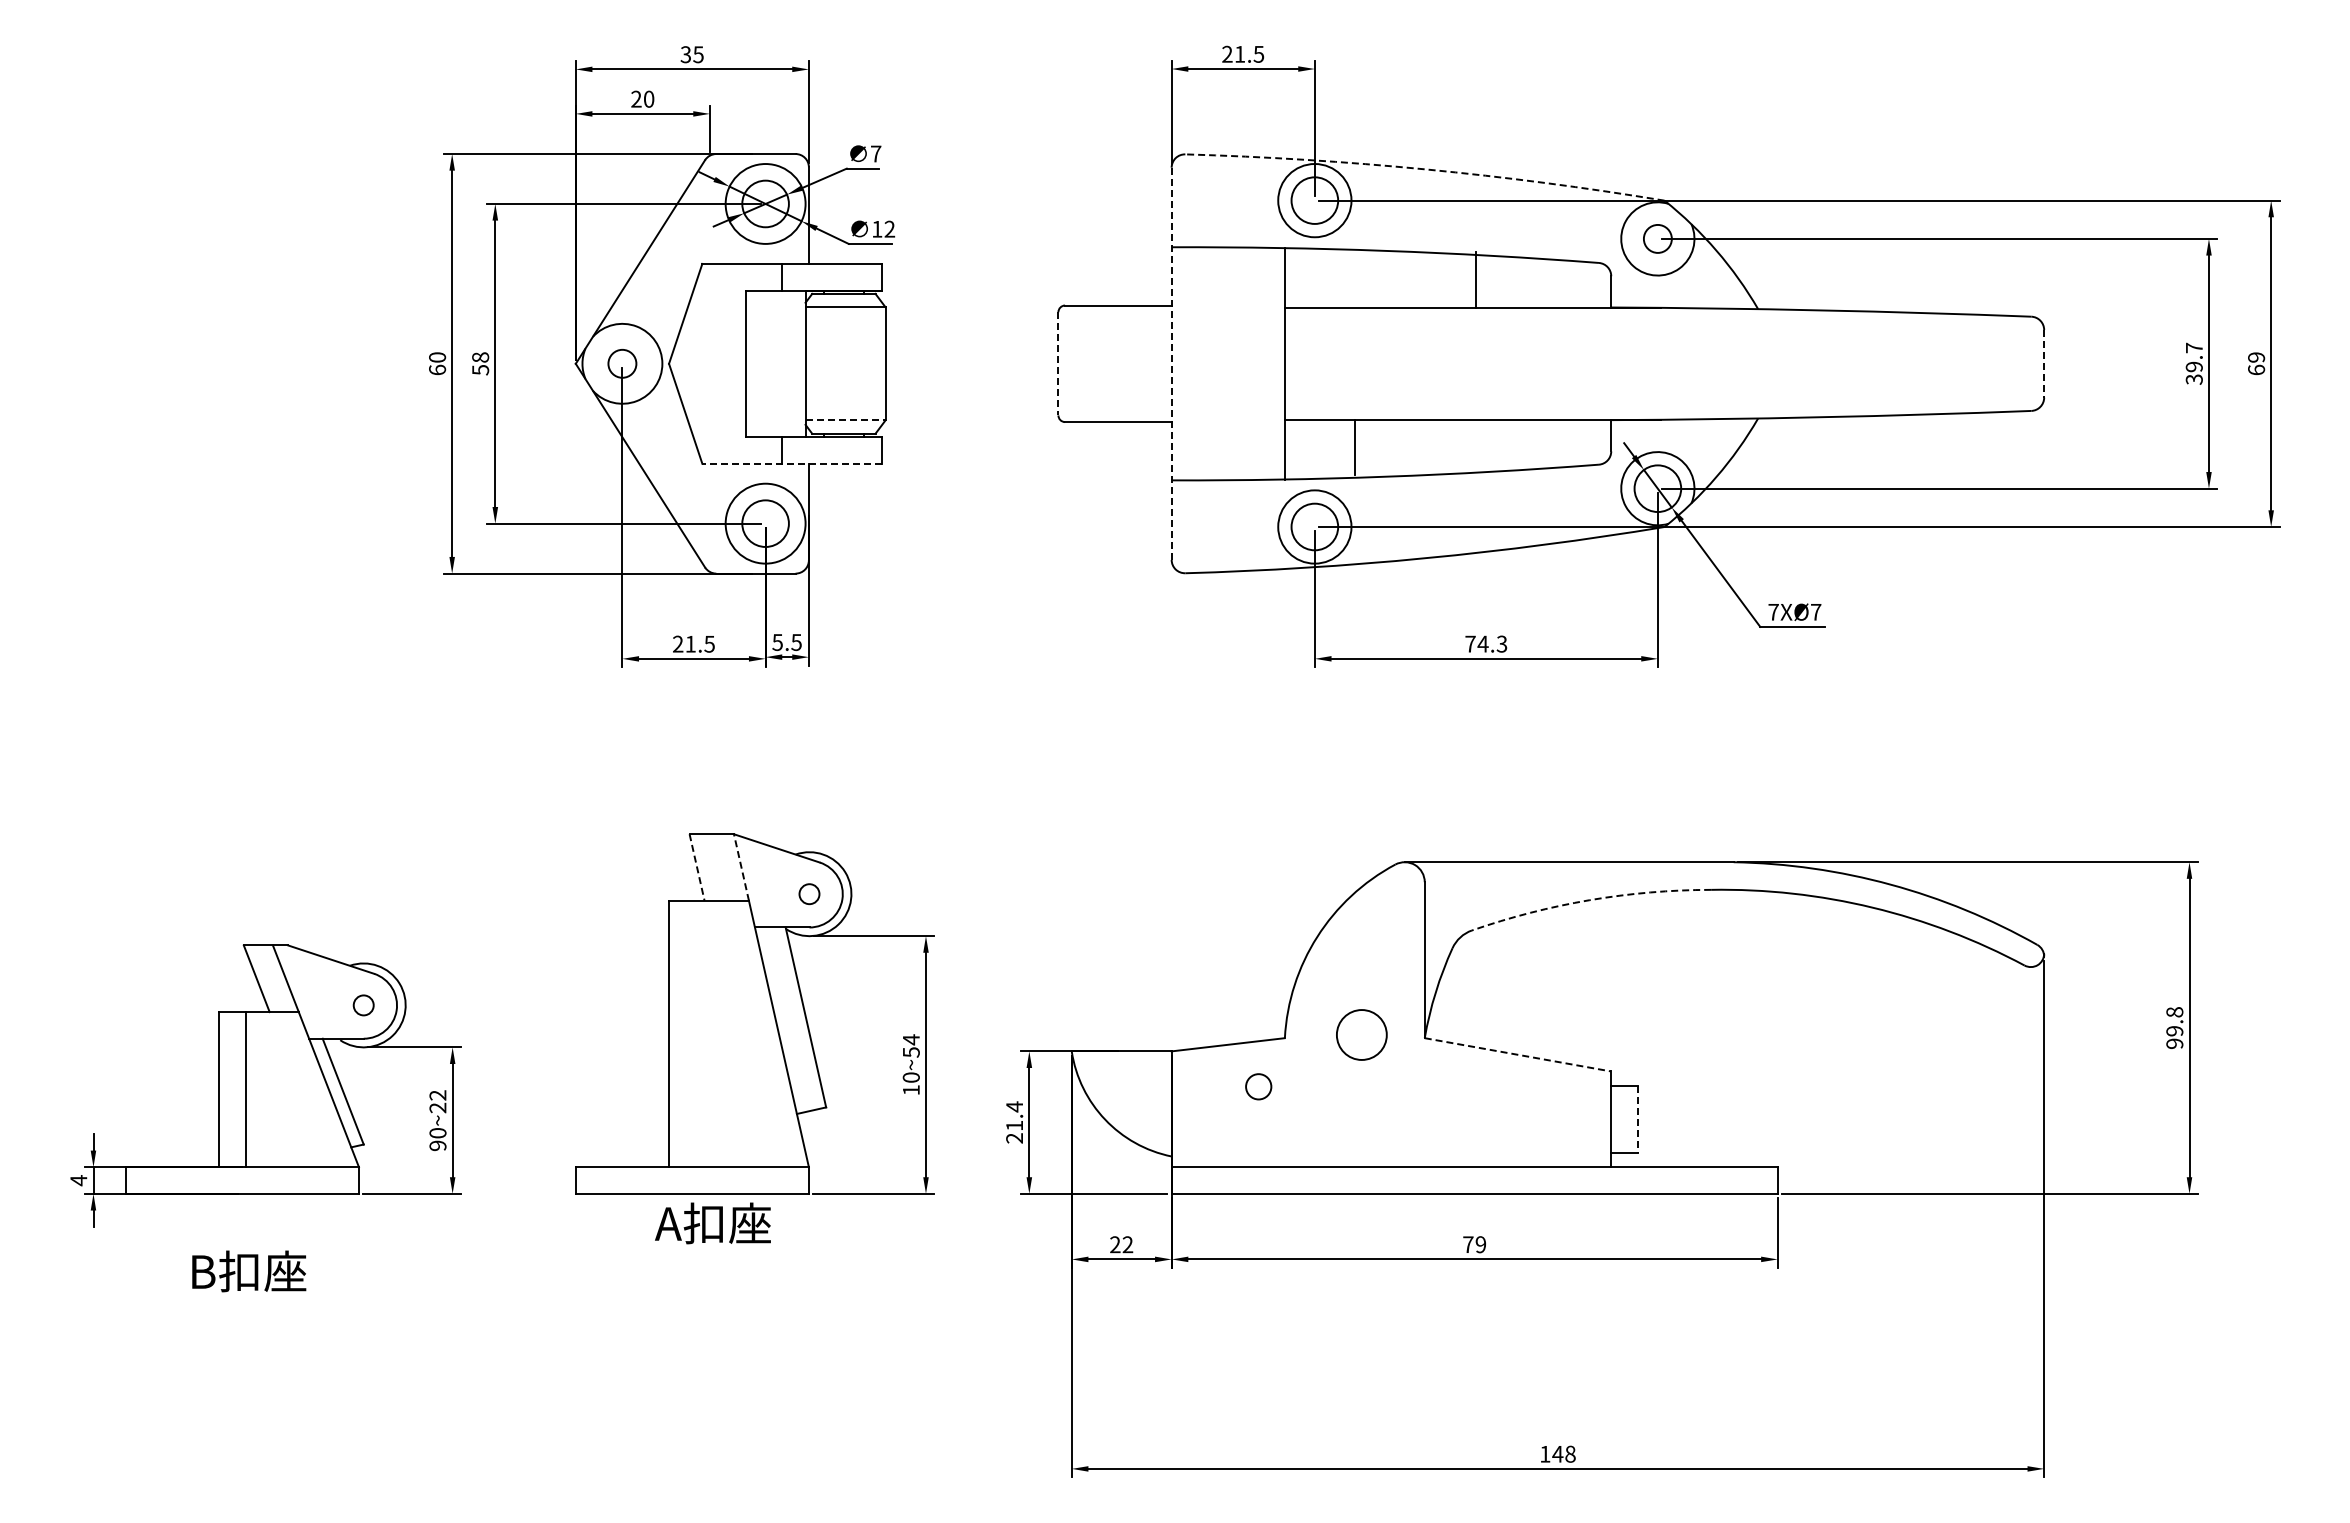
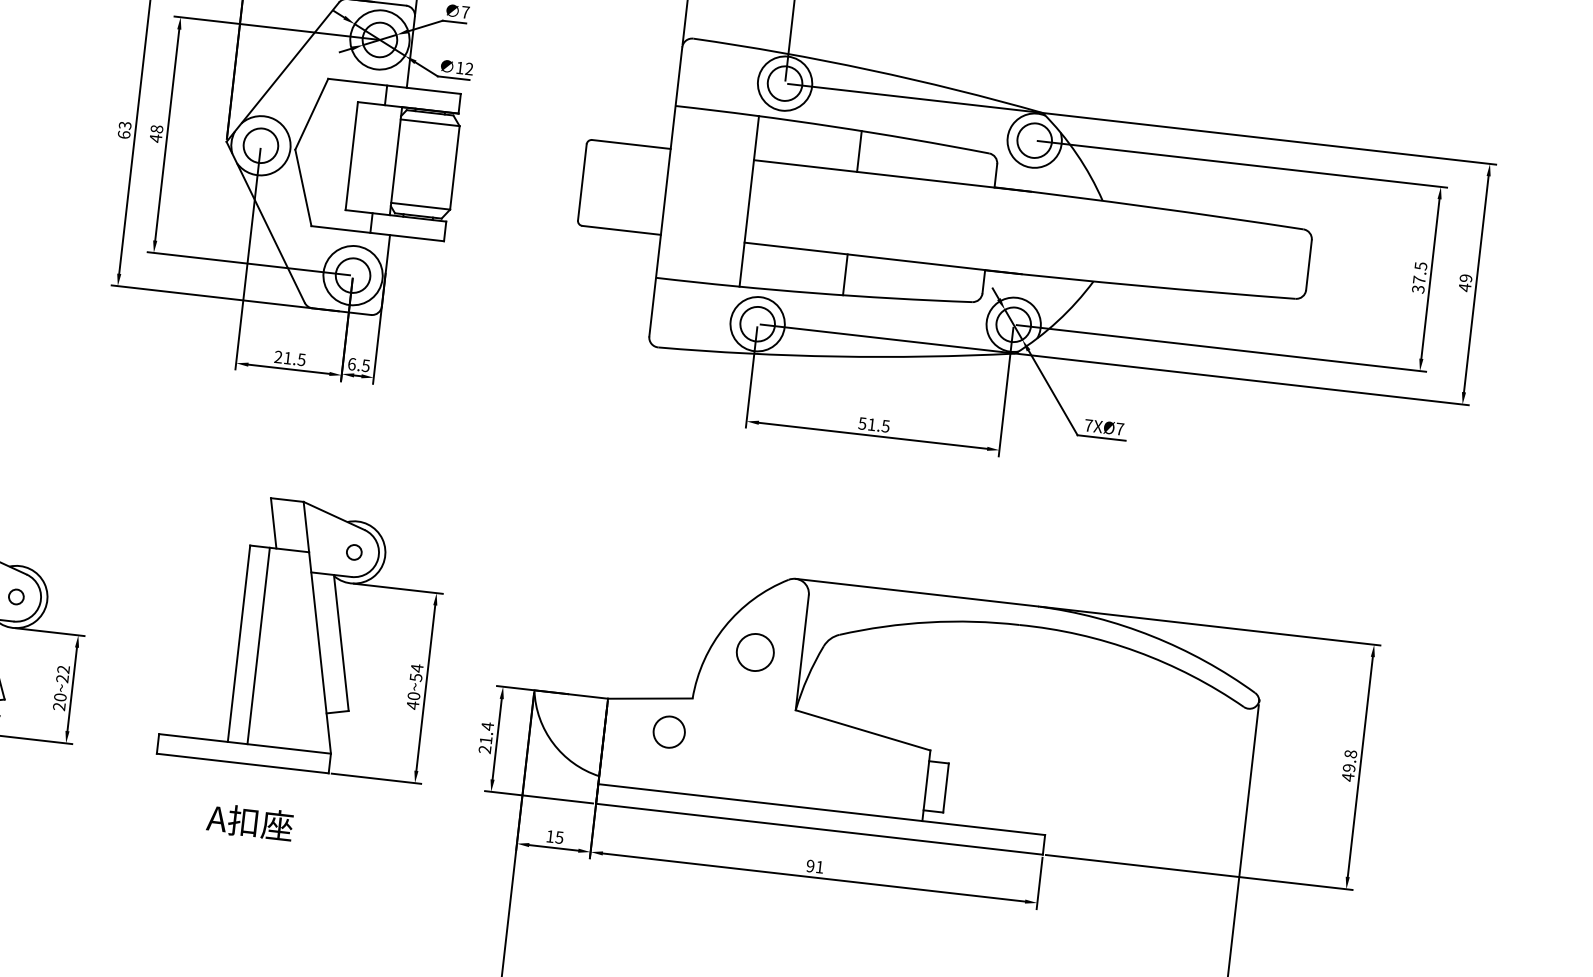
arc: (1425, 169) -> (869, 69), dashed -> solid
circle: (1657, 238) -> (1034, 140), size x1.67
line: (1475, 279) -> (859, 150), moved
text: (437, 357) -> (125, 125), 60 -> 63
text: (2193, 357) -> (1419, 273), 39.7 -> 37.5
circle: (622, 363) -> (261, 145), size x1.67
line: (1058, 363) -> (582, 182), dashed -> solid
line: (2044, 363) -> (1309, 264), dashed -> solid
line: (1171, 364) -> (665, 192), dashed -> solid
text: (480, 369) -> (155, 138), 58 -> 48
text: (2256, 369) -> (1465, 287), 69 -> 49
line: (845, 420) -> (420, 206), dashed -> solid
line: (1354, 447) -> (845, 274), moved
line: (792, 463) -> (377, 233), dashed -> solid
text: (777, 642) -> (351, 364), 5.5 -> 6.5
text: (1486, 643) -> (874, 424), 74.3 -> 51.5
line: (741, 867) -> (306, 527), dashed -> solid
line: (697, 868) -> (273, 524), dashed -> solid
arc: (1589, 900) -> (928, 622), dashed -> solid
line: (695, 1033) -> (258, 645), added
circle: (1361, 1034) -> (755, 652), moved
text: (2174, 1043) -> (1347, 777), 99.8 -> 49.8
line: (1518, 1054) -> (863, 730), dashed -> solid
circle: (1258, 1086) -> (669, 731), size x1.67
text: (911, 1089) -> (413, 704), 10~54 -> 40~54
line: (1637, 1119) -> (945, 788), dashed -> solid
text: (438, 1145) -> (59, 706), 90~22 -> 20~22
text: (712, 1223) -> (249, 822), moved
text: (1121, 1244) -> (554, 836), 22 -> 15
text: (1474, 1244) -> (815, 866), 79 -> 91

